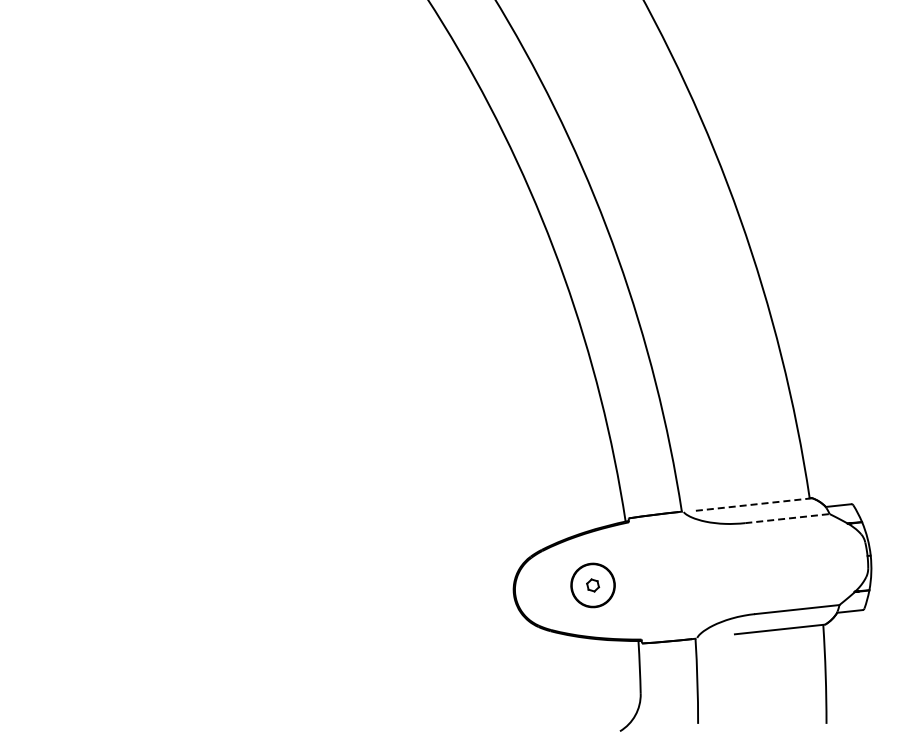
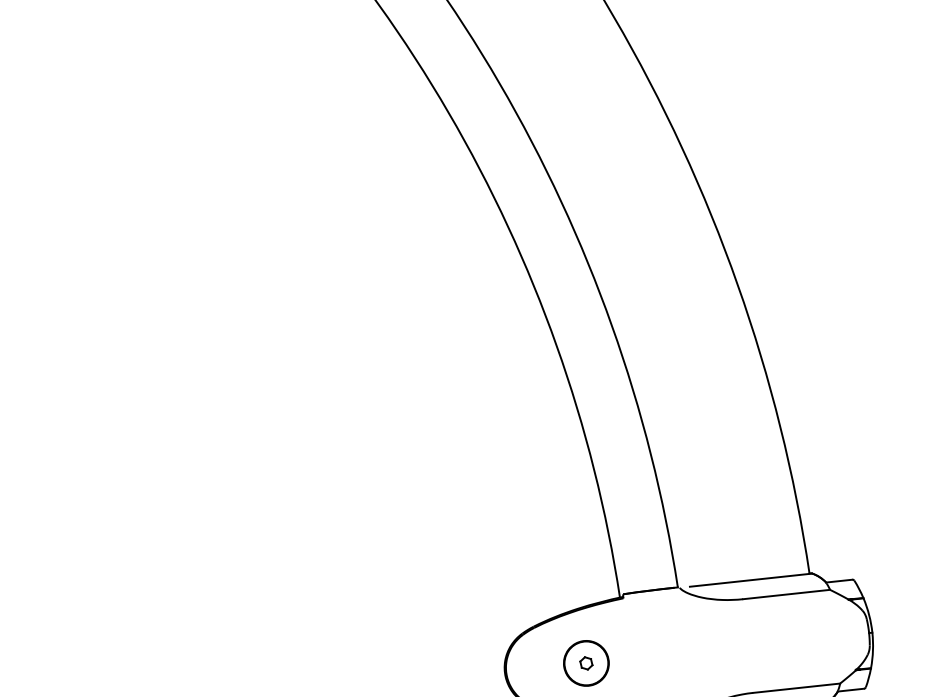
line: (752, 504) -> (750, 580), dashed -> solid
line: (787, 518) -> (786, 594), dashed -> solid

